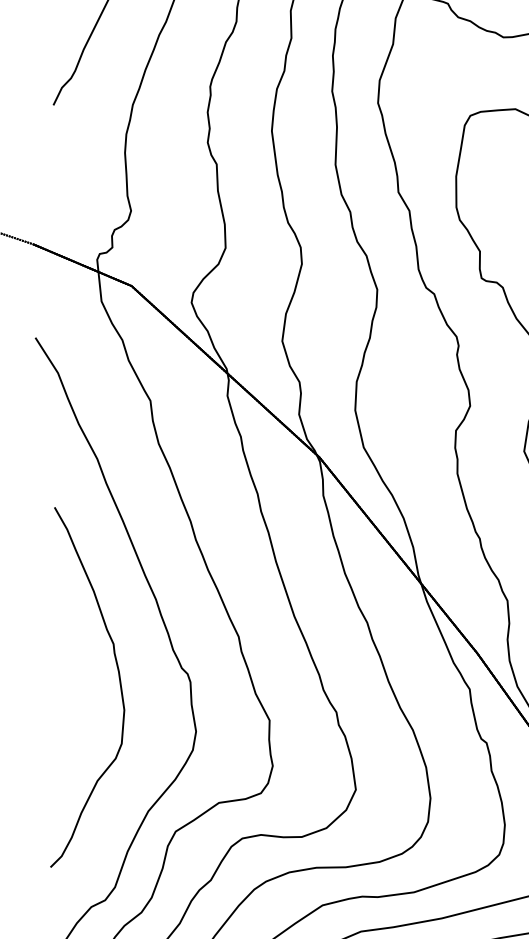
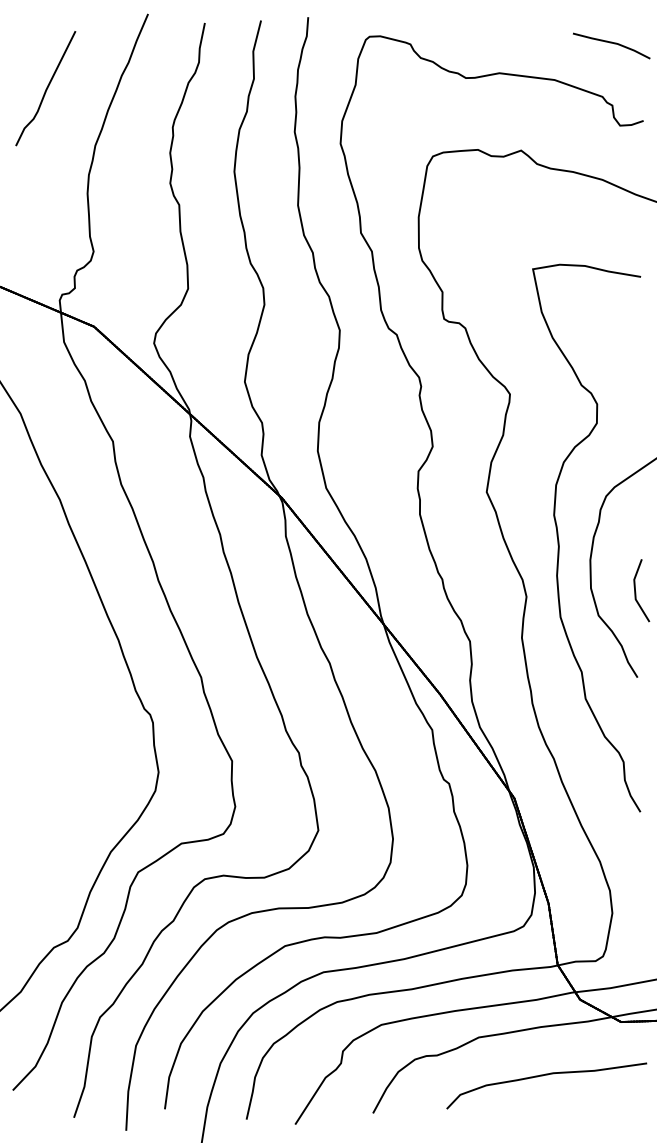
part: (118, 680) -> (81, 721), removed

